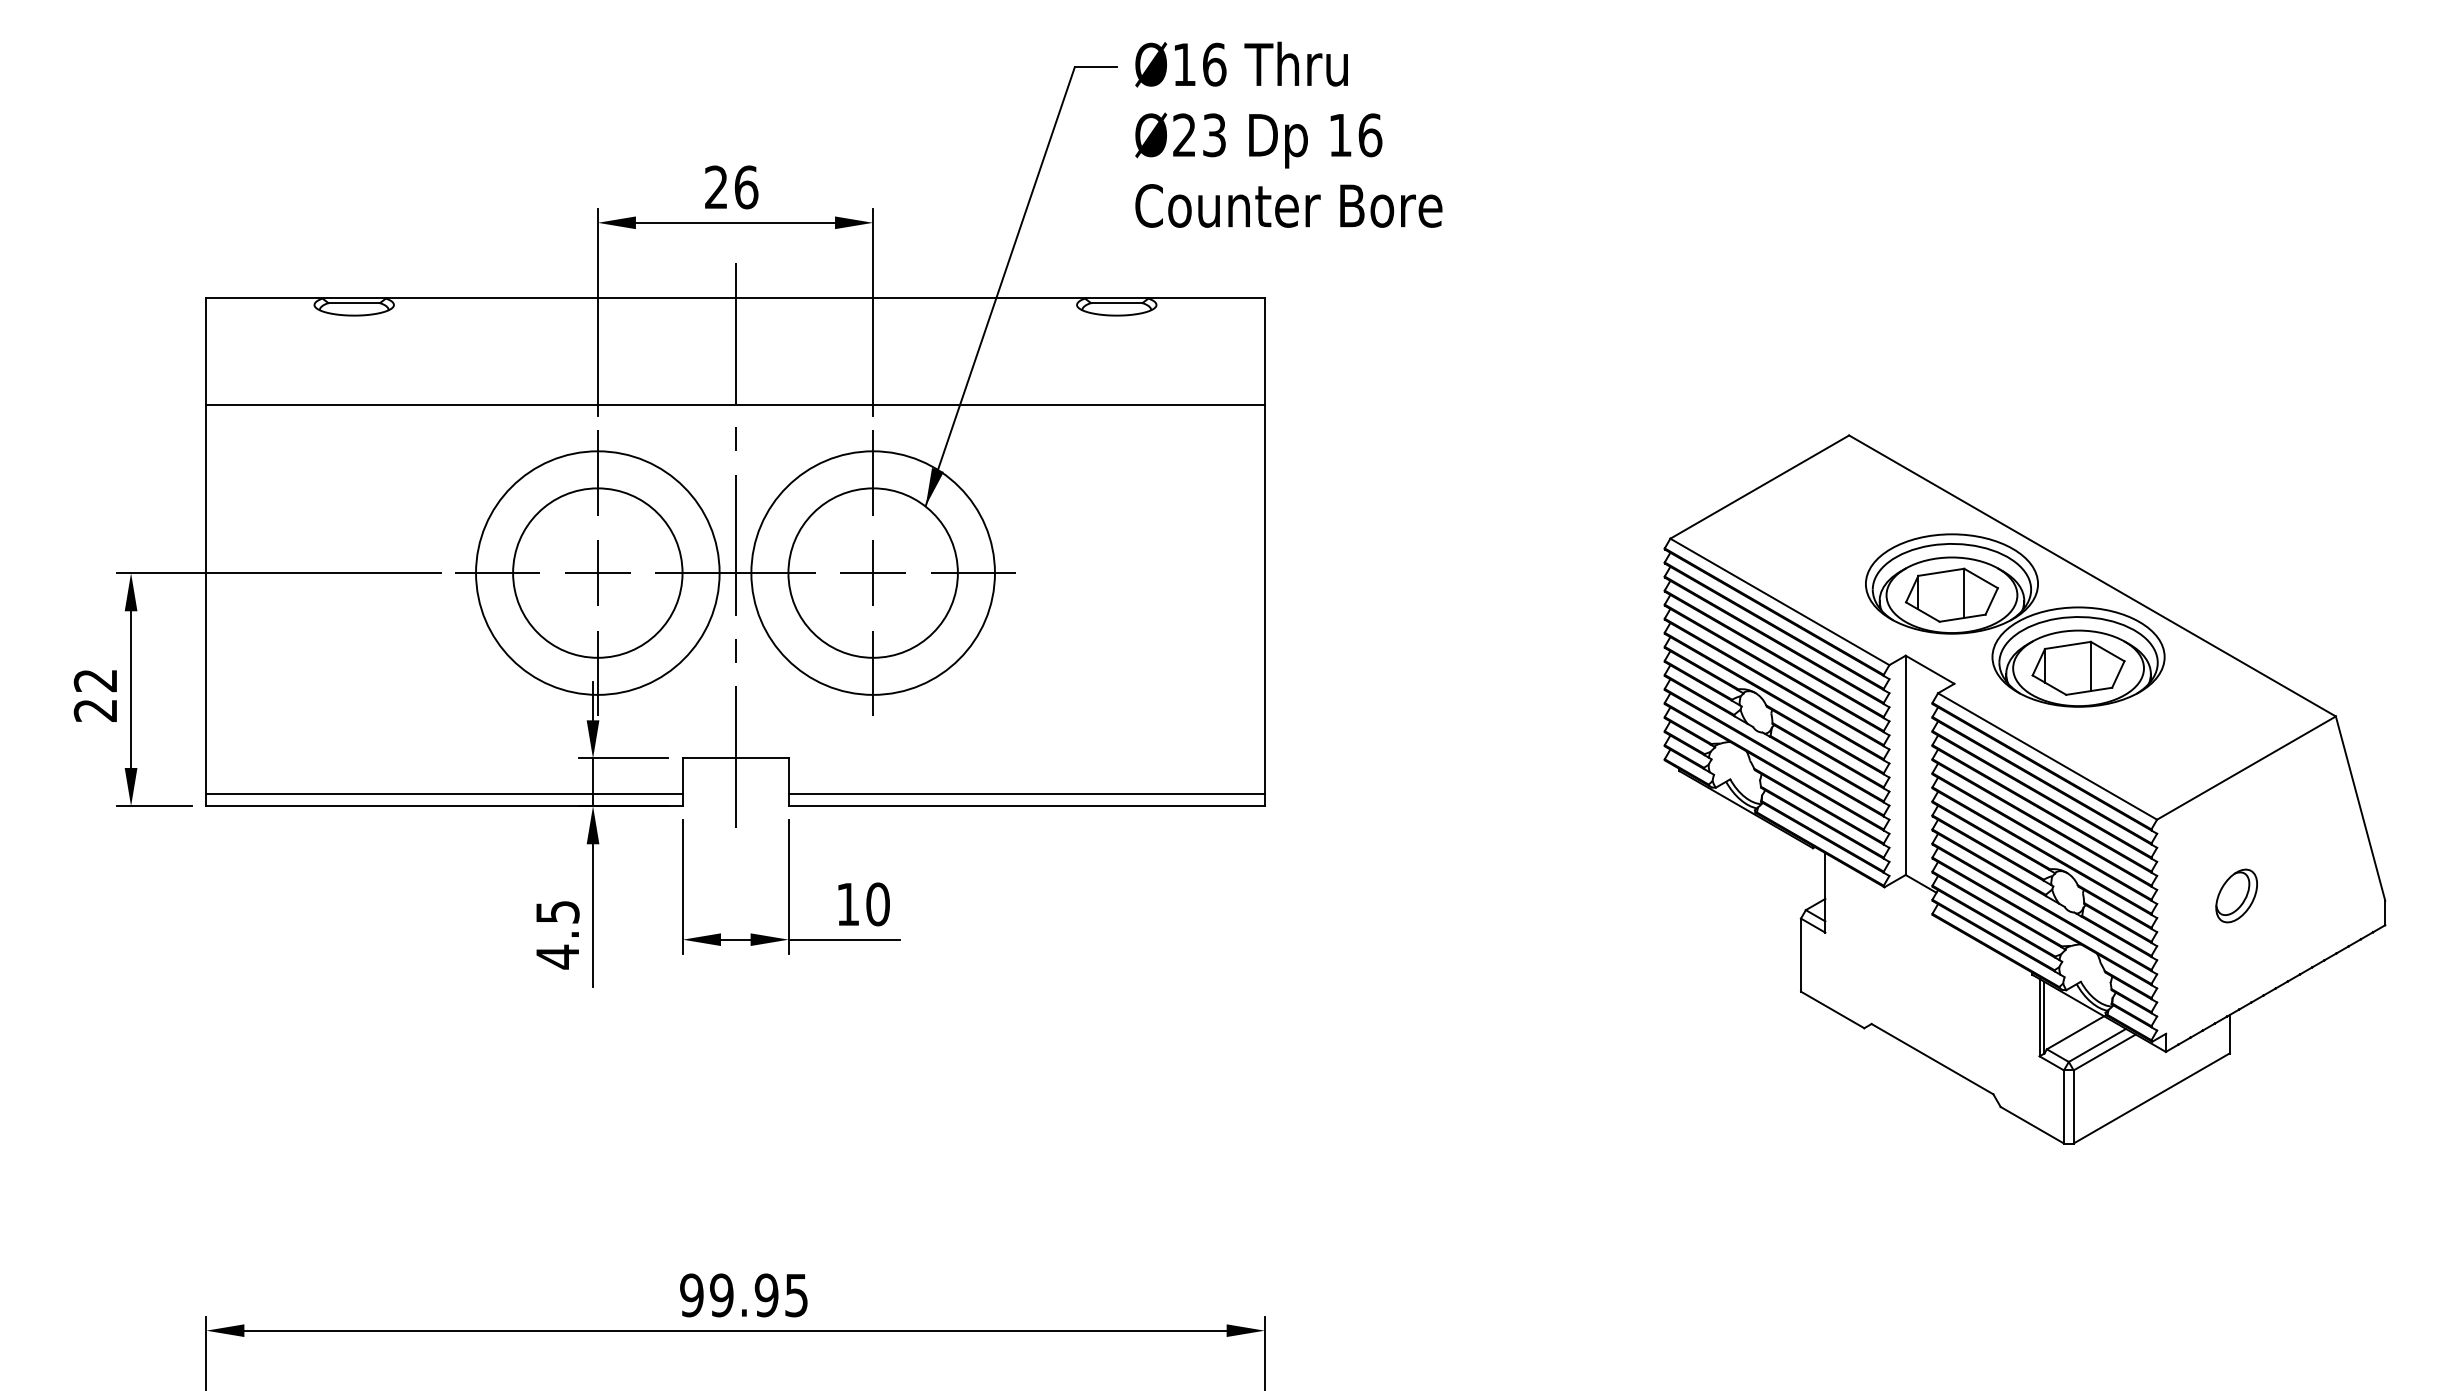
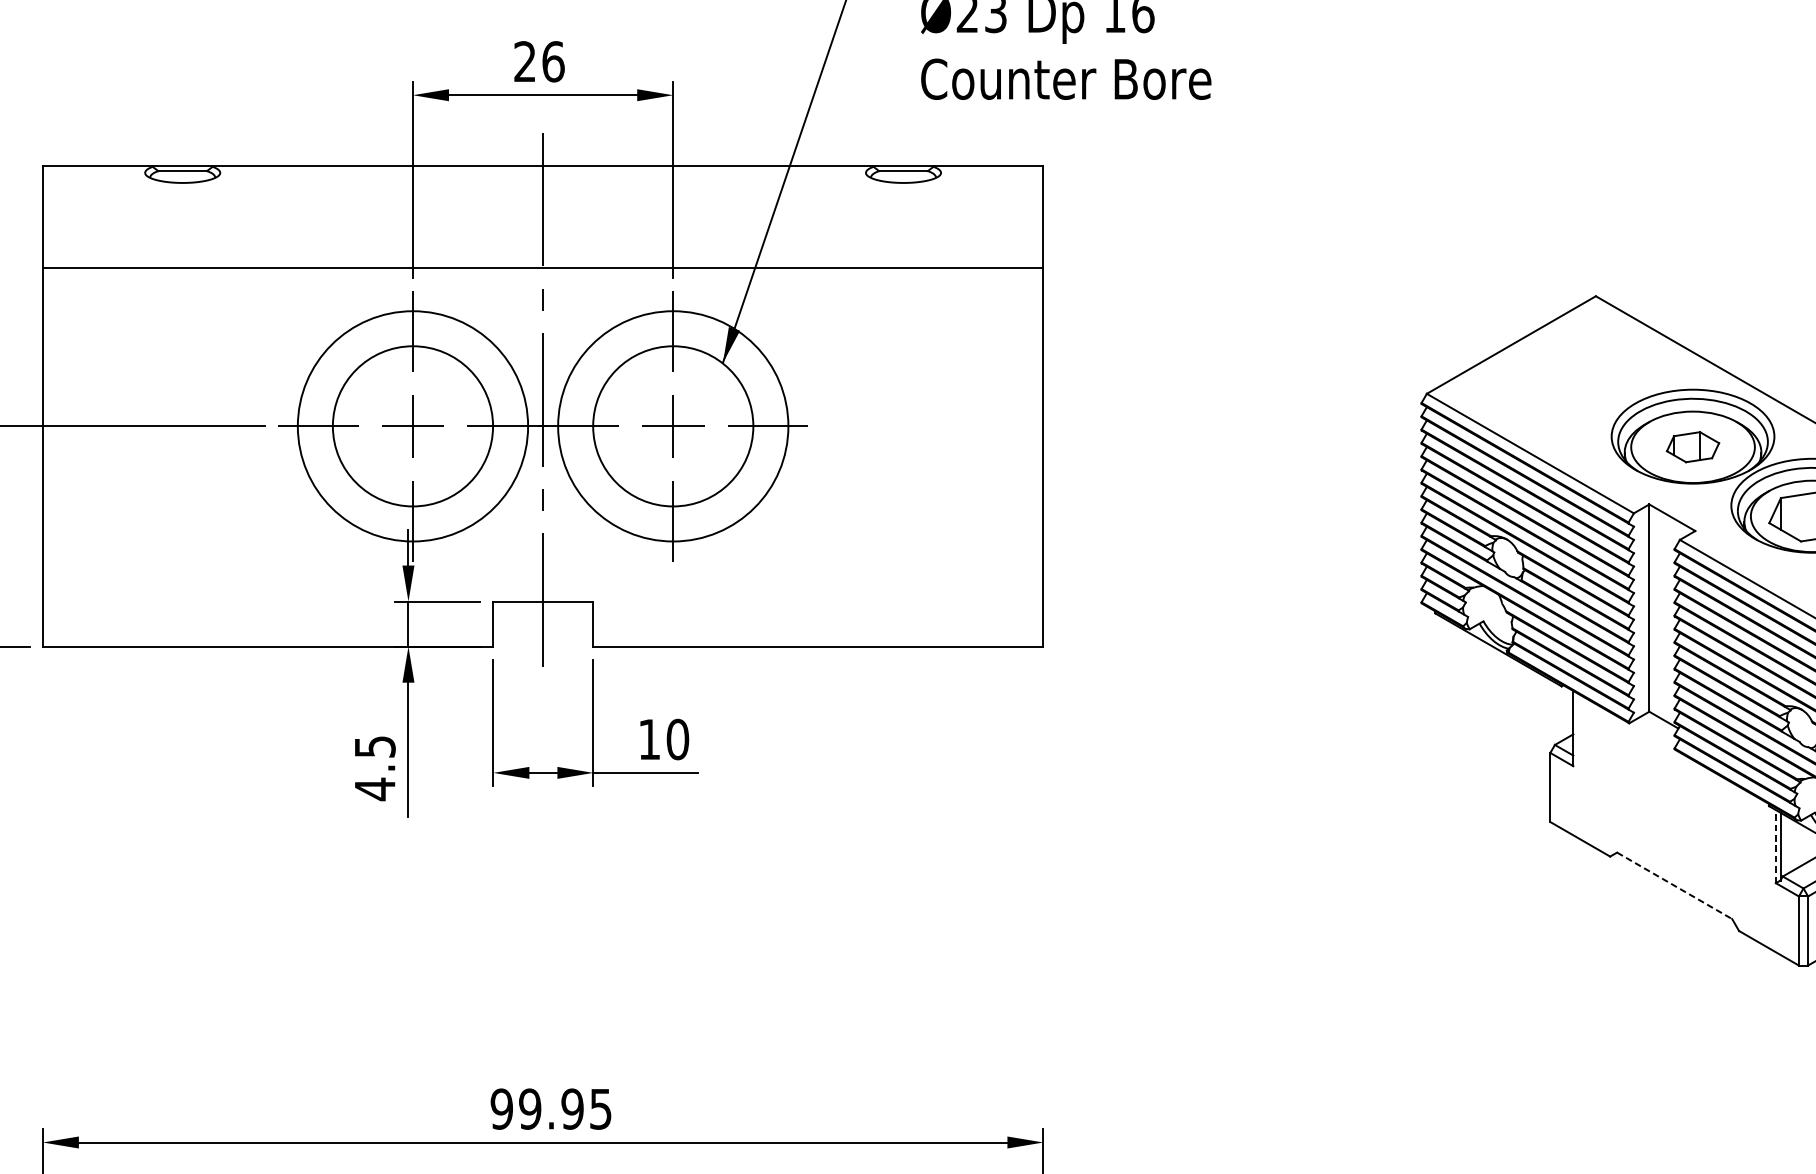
part: (1951, 594) -> (1692, 446), size x0.6
line: (444, 793) -> (268, 634), removed
line: (1026, 793) -> (818, 634), removed
line: (2039, 1017) -> (1775, 846), solid -> dashed
line: (1932, 1059) -> (1674, 886), solid -> dashed

